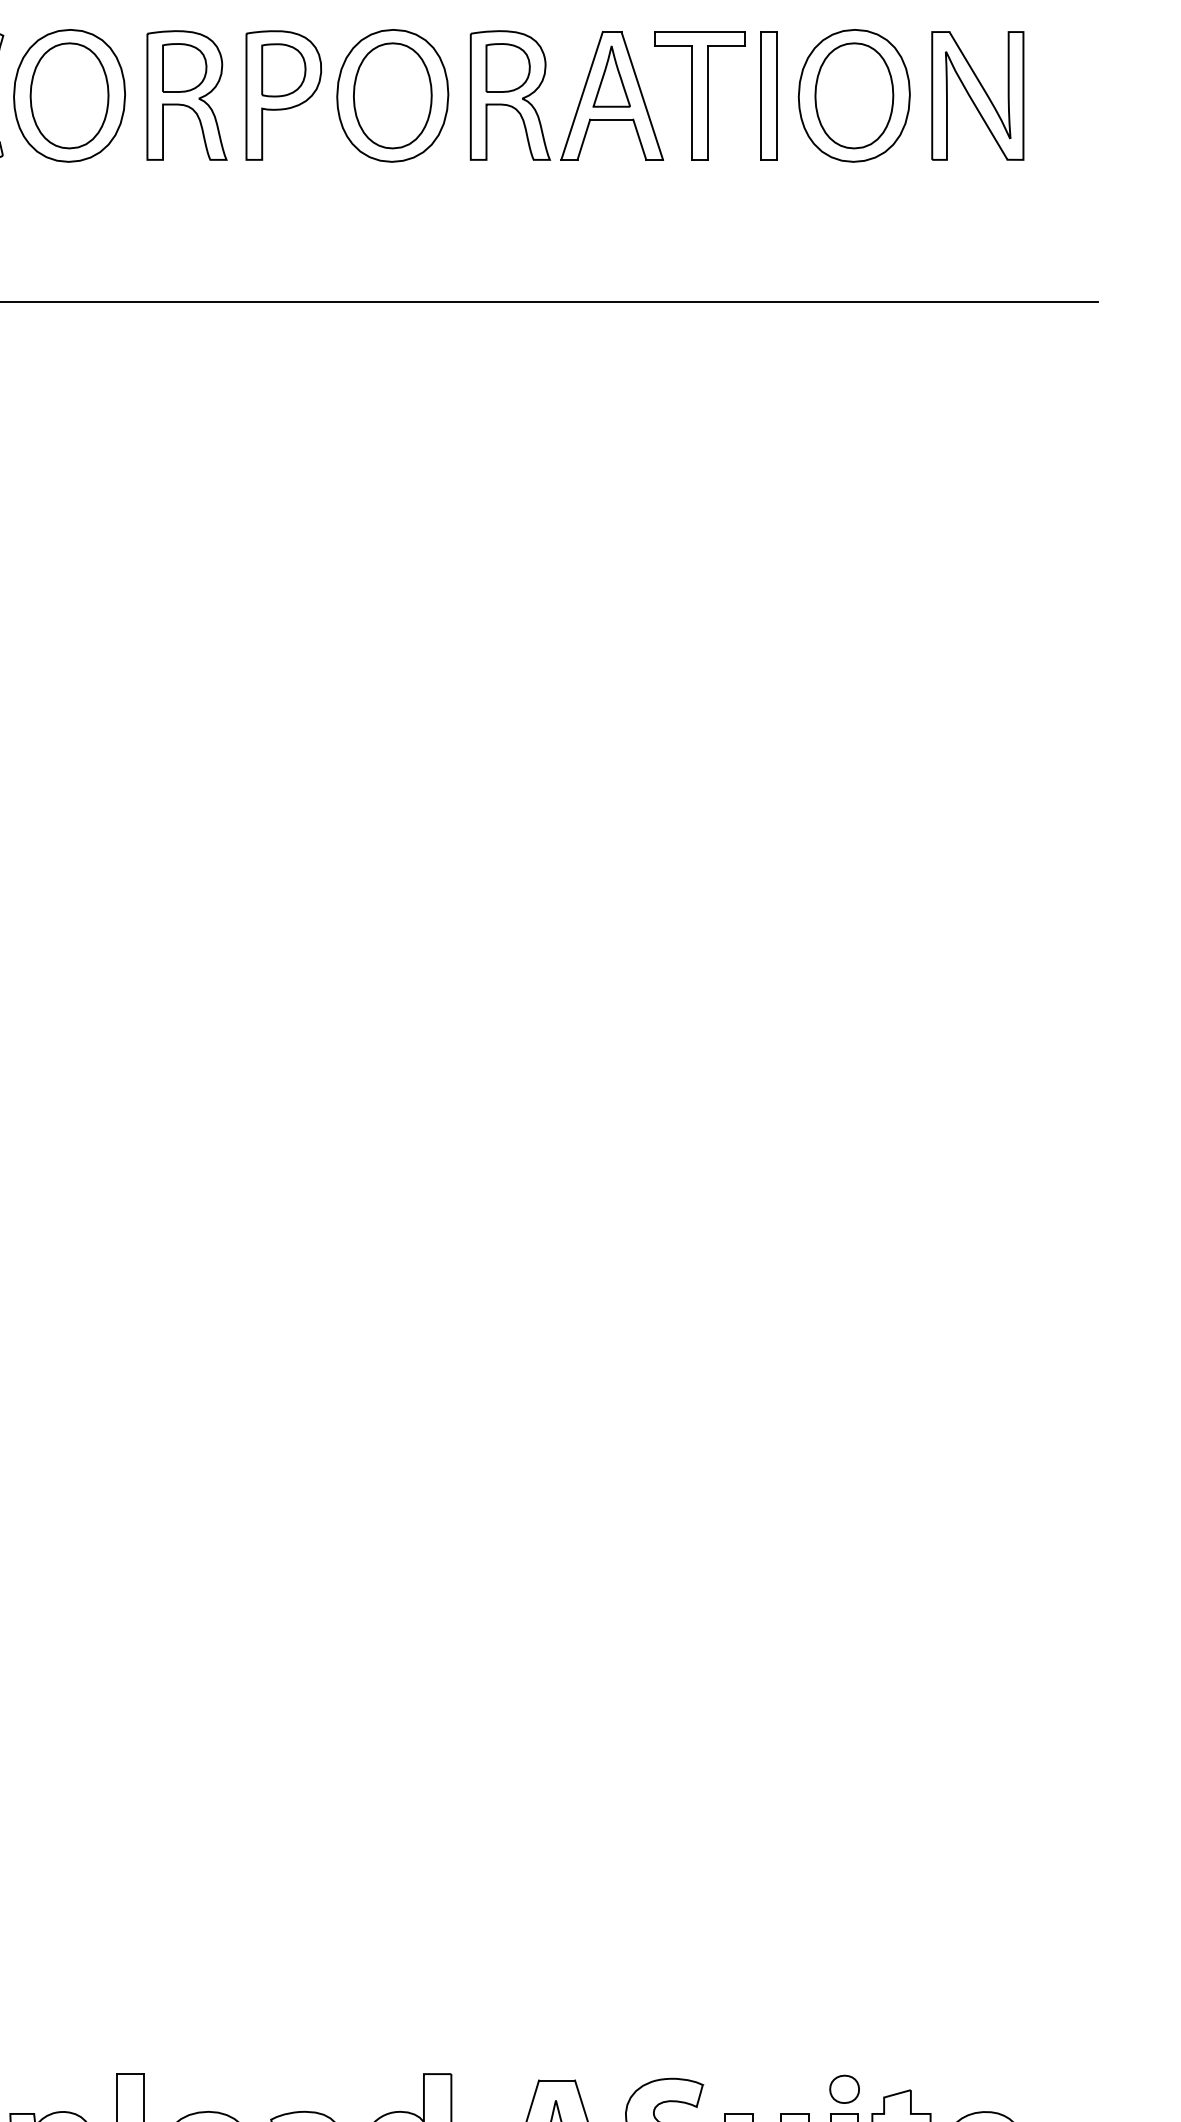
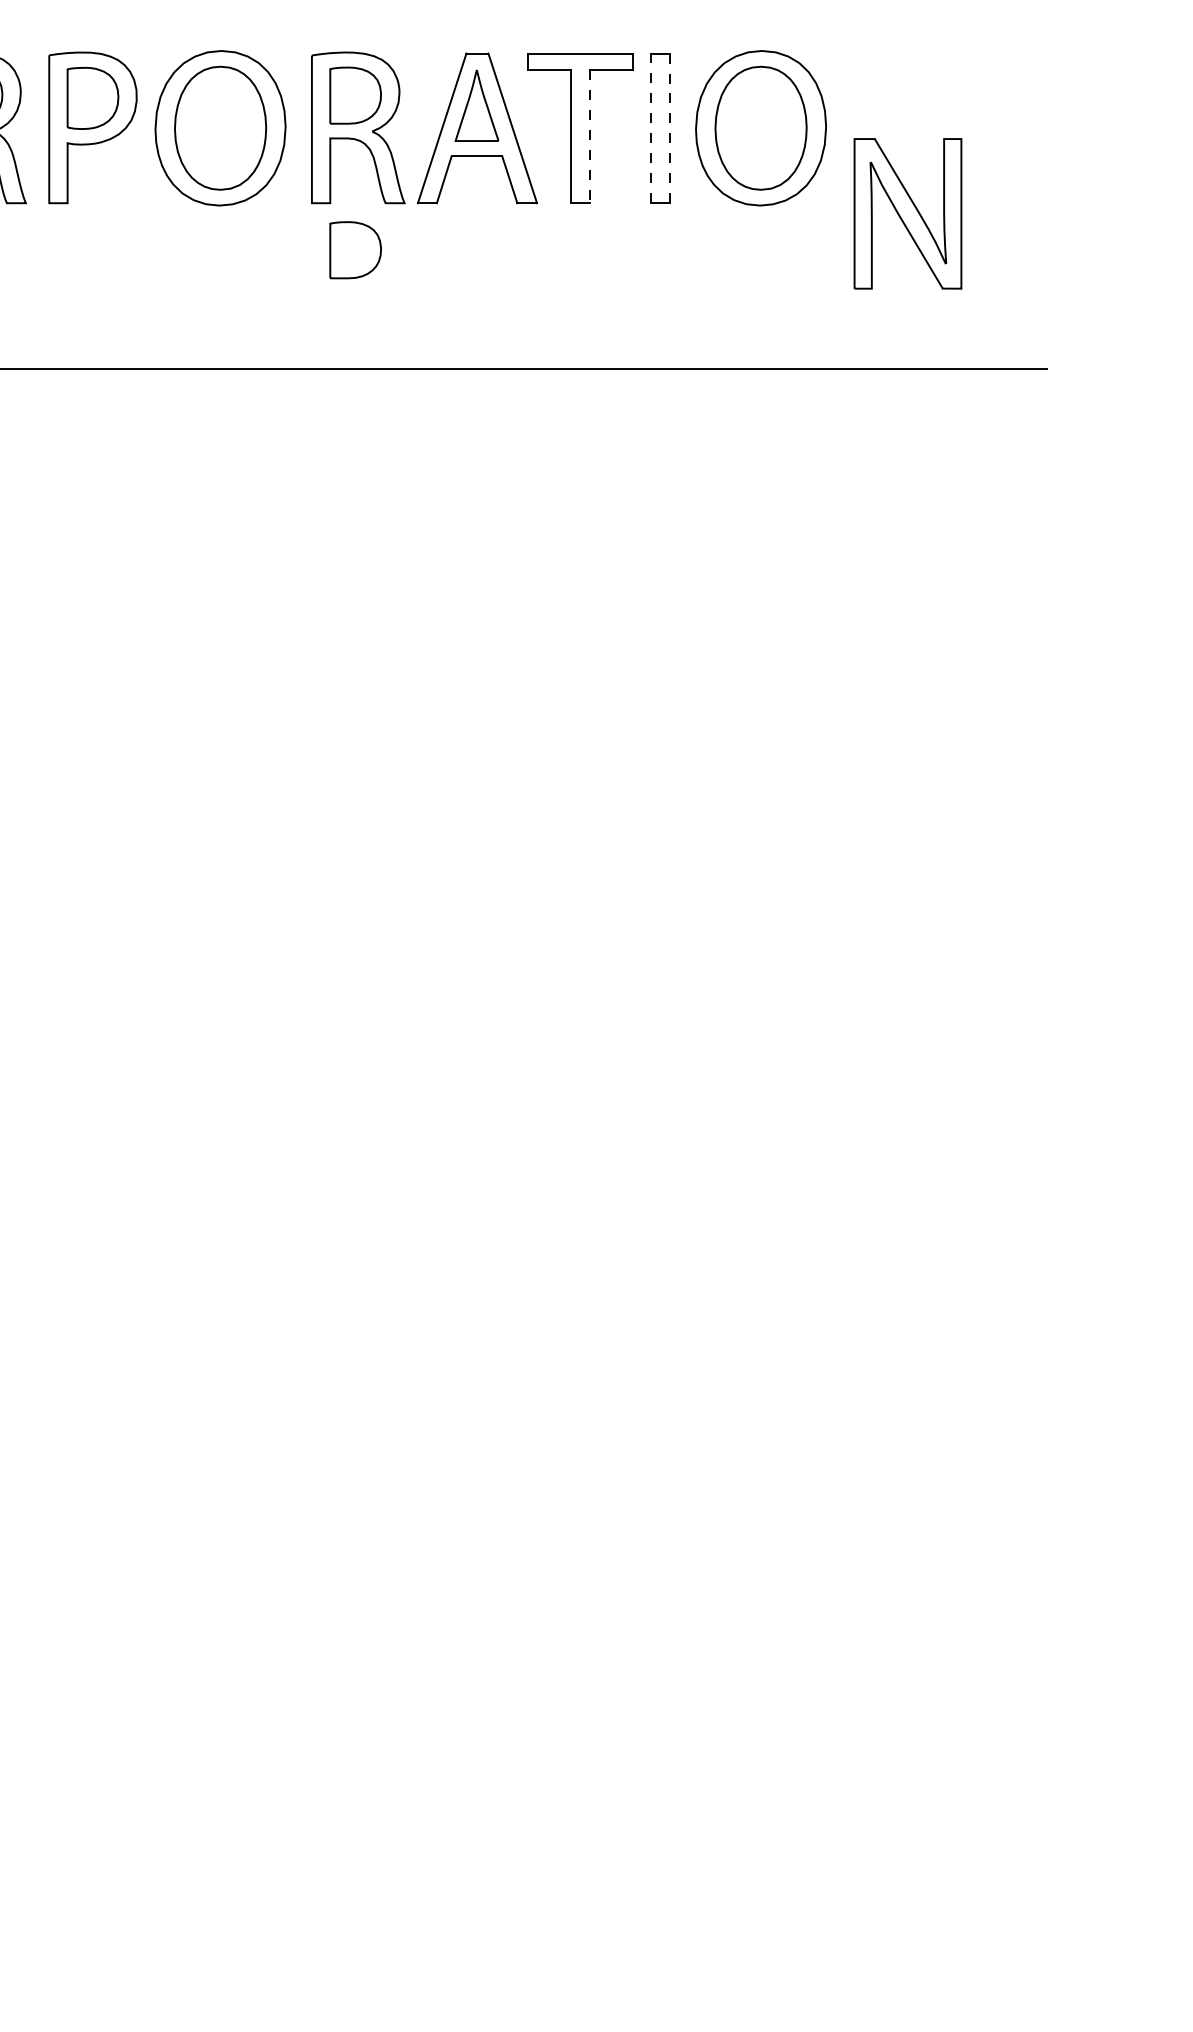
line: (760, 95) -> (651, 127), solid -> dashed
line: (776, 95) -> (669, 127), solid -> dashed
part: (977, 95) -> (907, 213), moved
line: (708, 103) -> (590, 137), solid -> dashed
part: (507, 199) -> (354, 249), added

